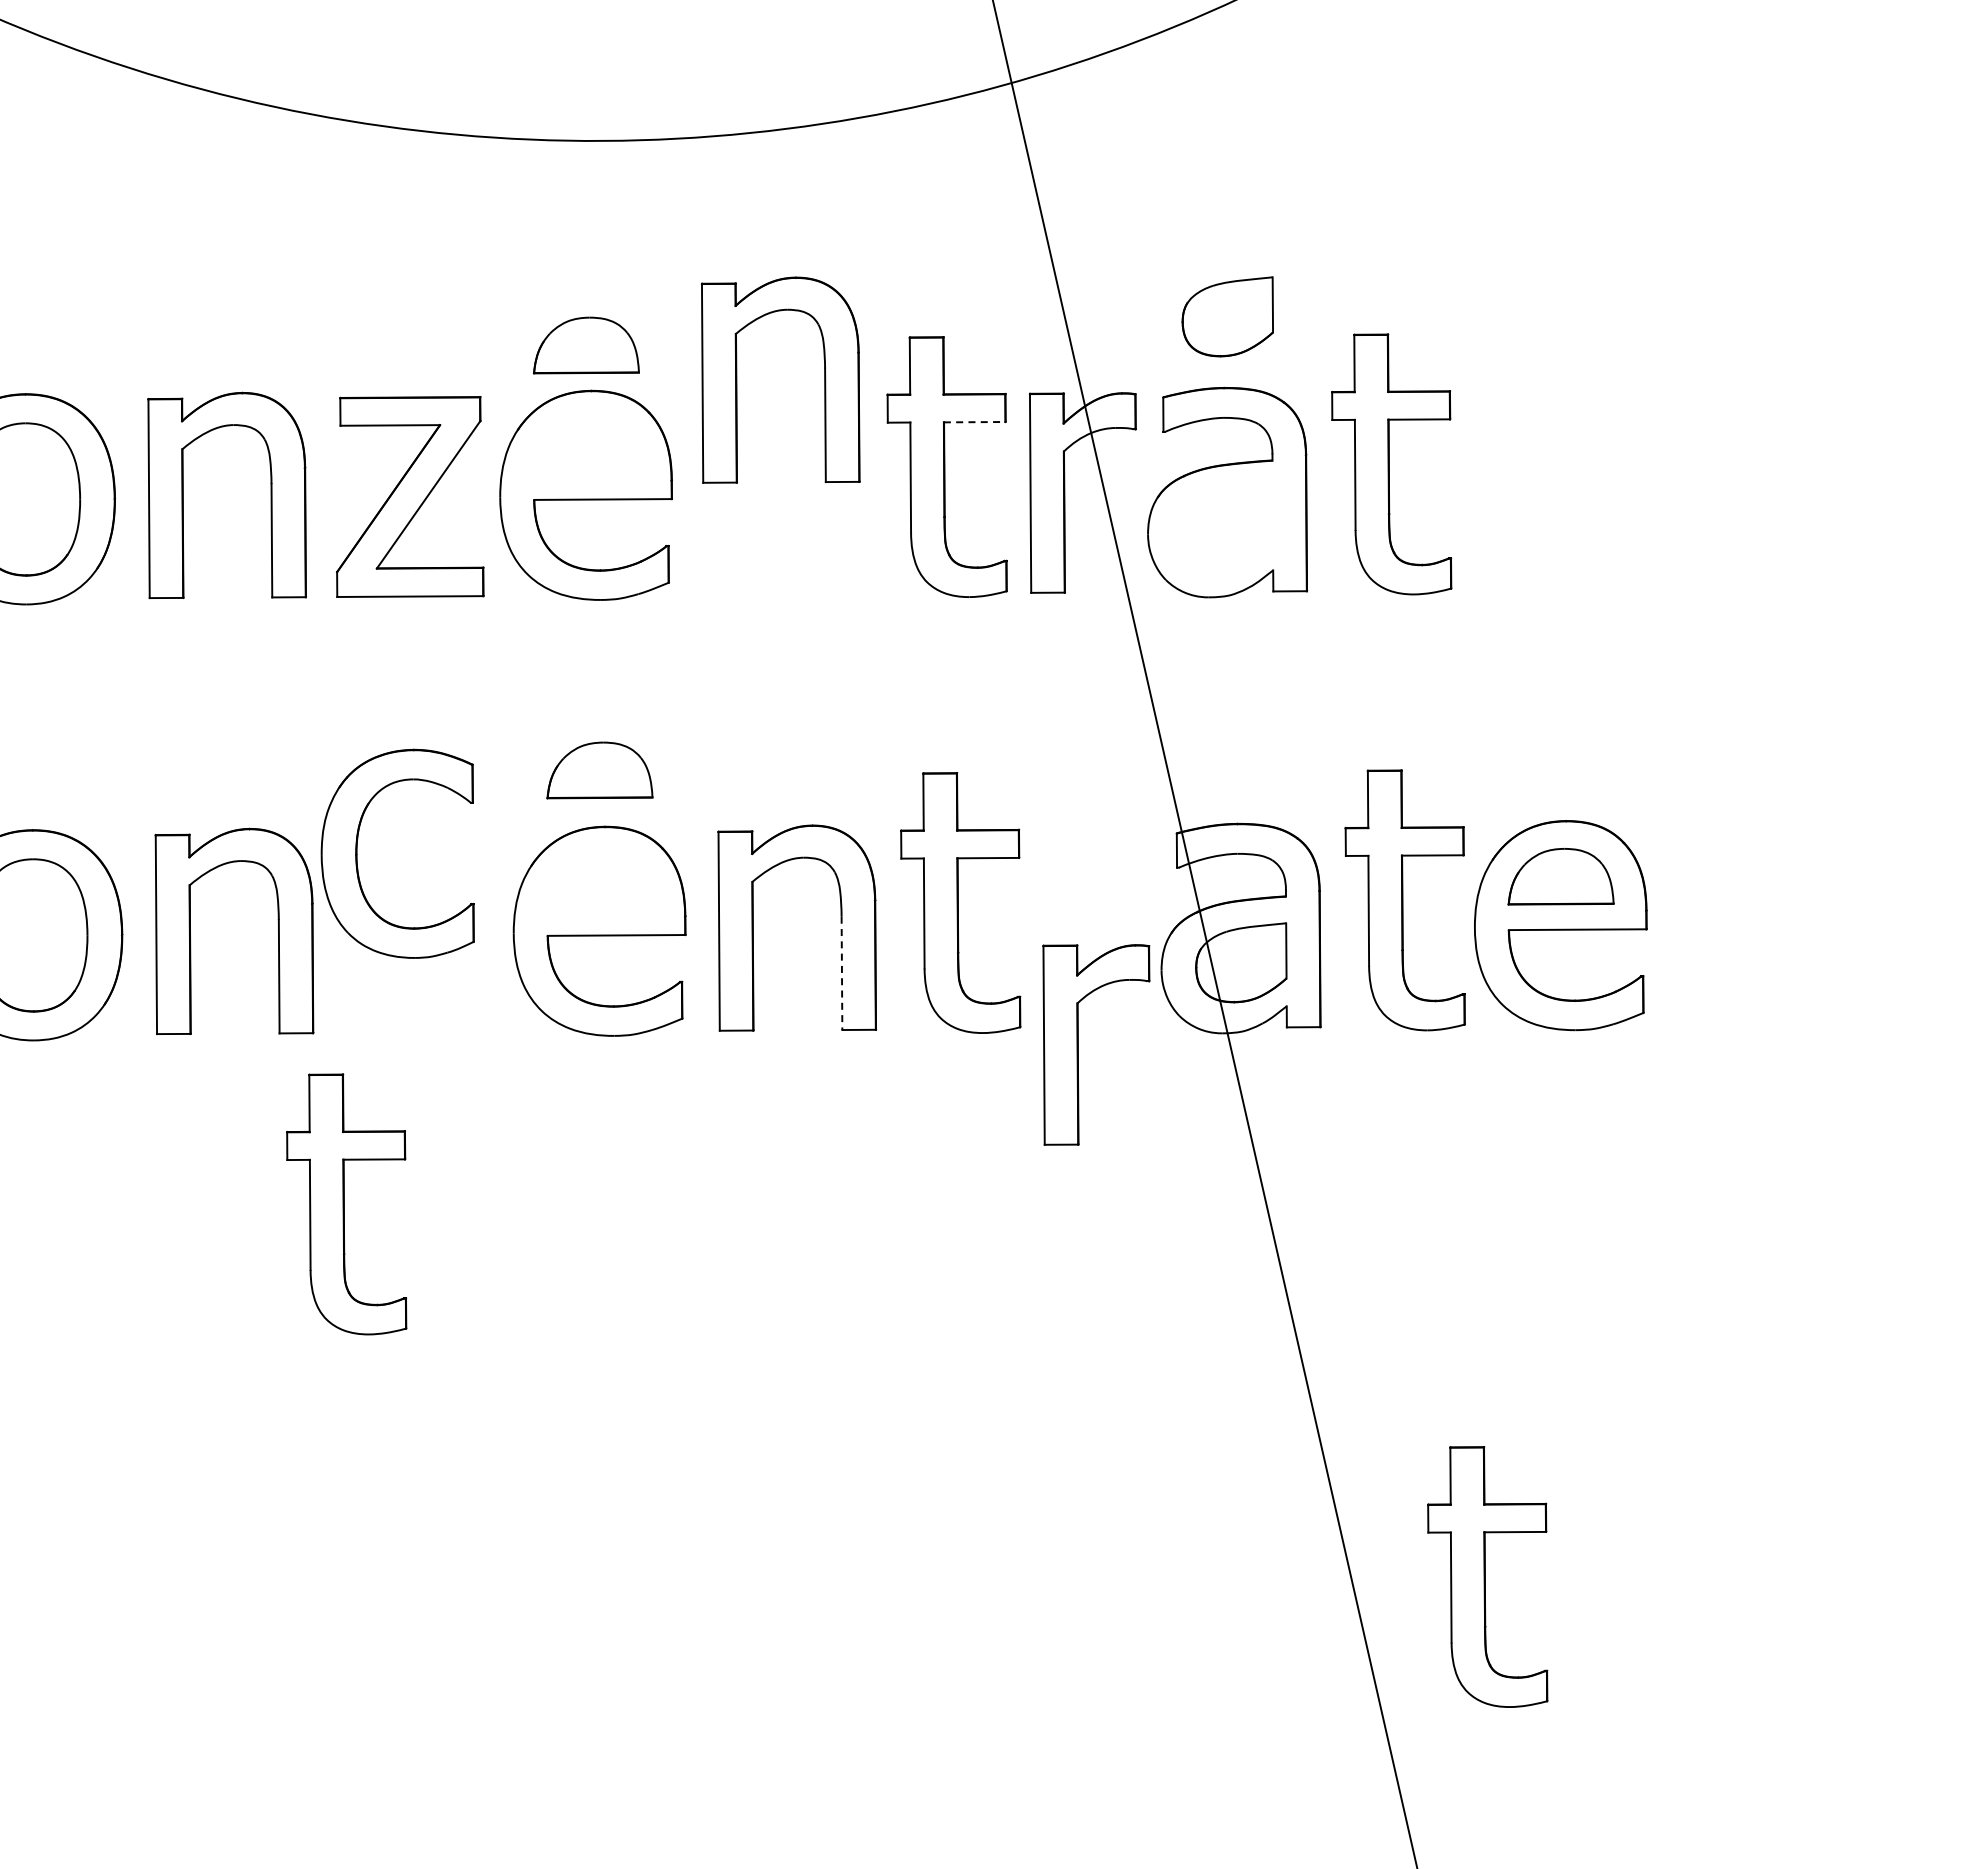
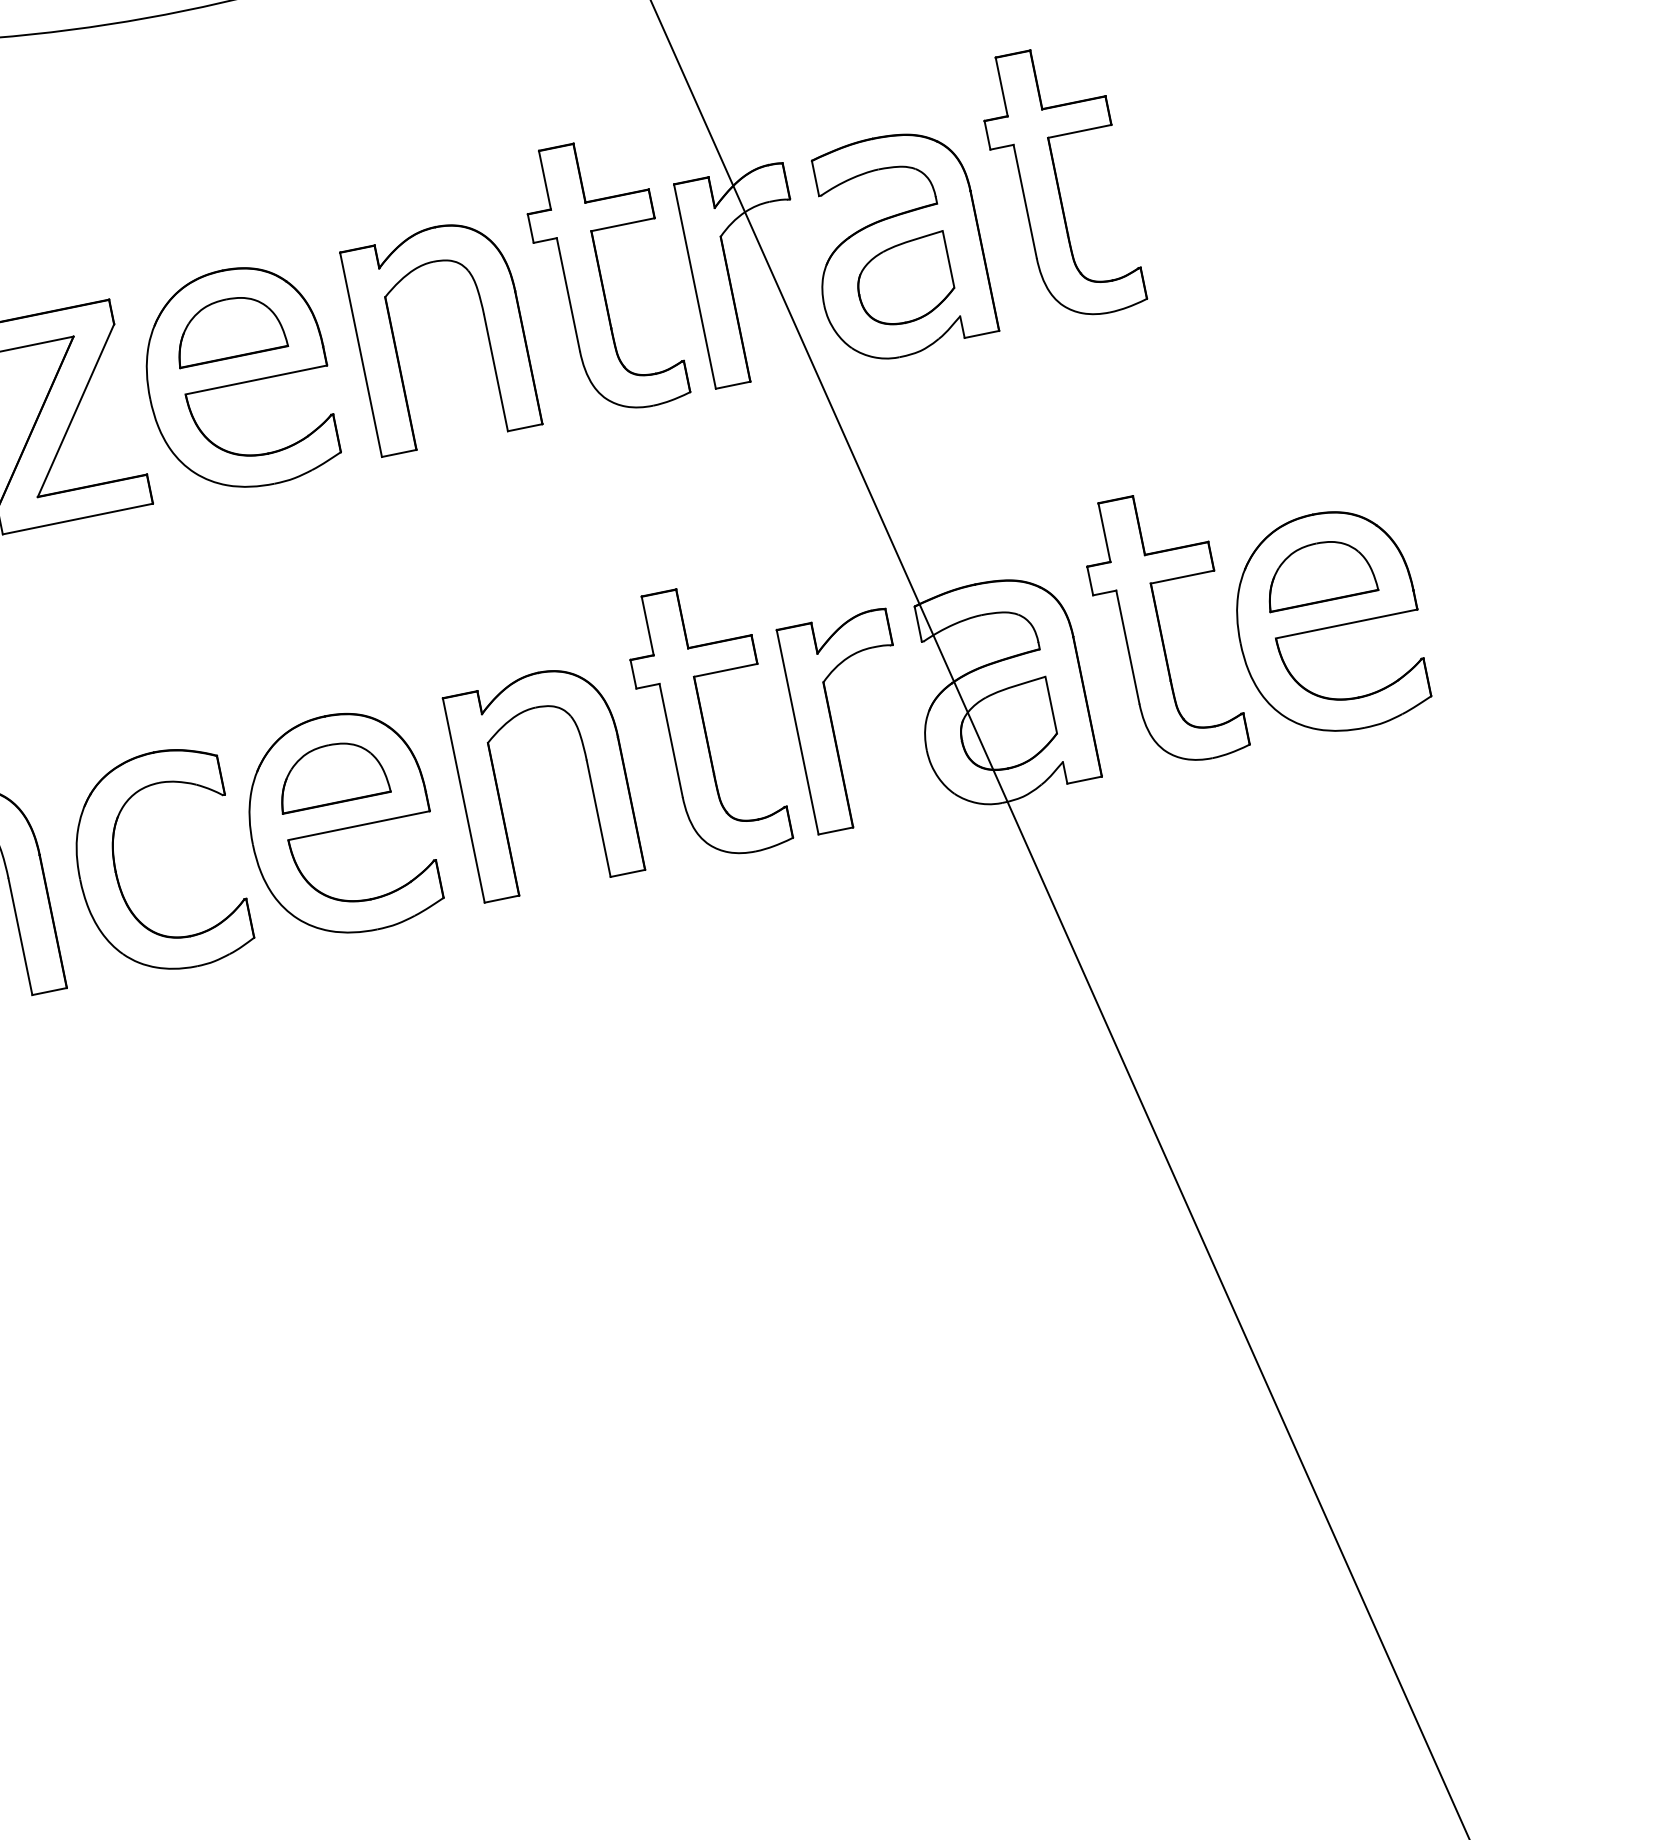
part: (1227, 316) -> (904, 280), moved
part: (586, 345) -> (228, 328), moved
part: (737, 379) -> (396, 343), moved
line: (974, 422) -> (622, 225), dashed -> solid
part: (599, 770) -> (330, 774), moved
part: (357, 853) -> (116, 870), moved
line: (841, 973) -> (598, 818), dashed -> solid
part: (1078, 1044) -> (832, 724), moved
part: (346, 1204) -> (136, 1157), removed
part: (1487, 1576) -> (1385, 1307), removed

